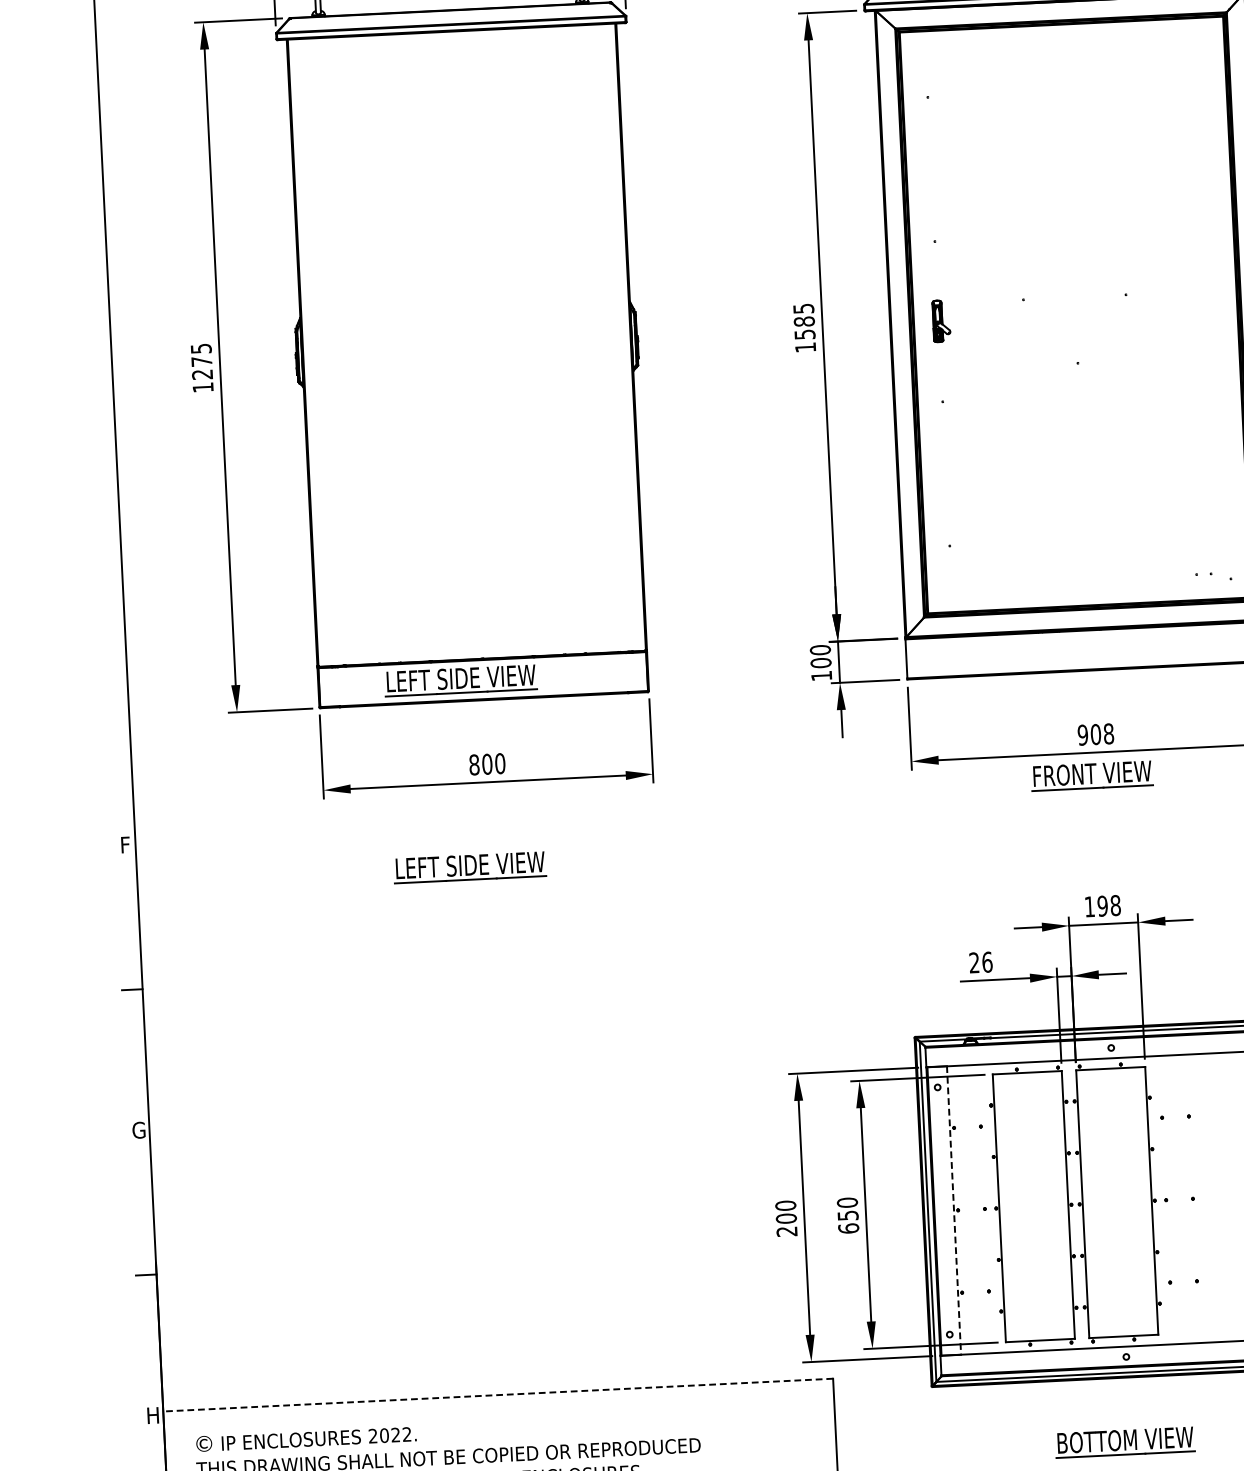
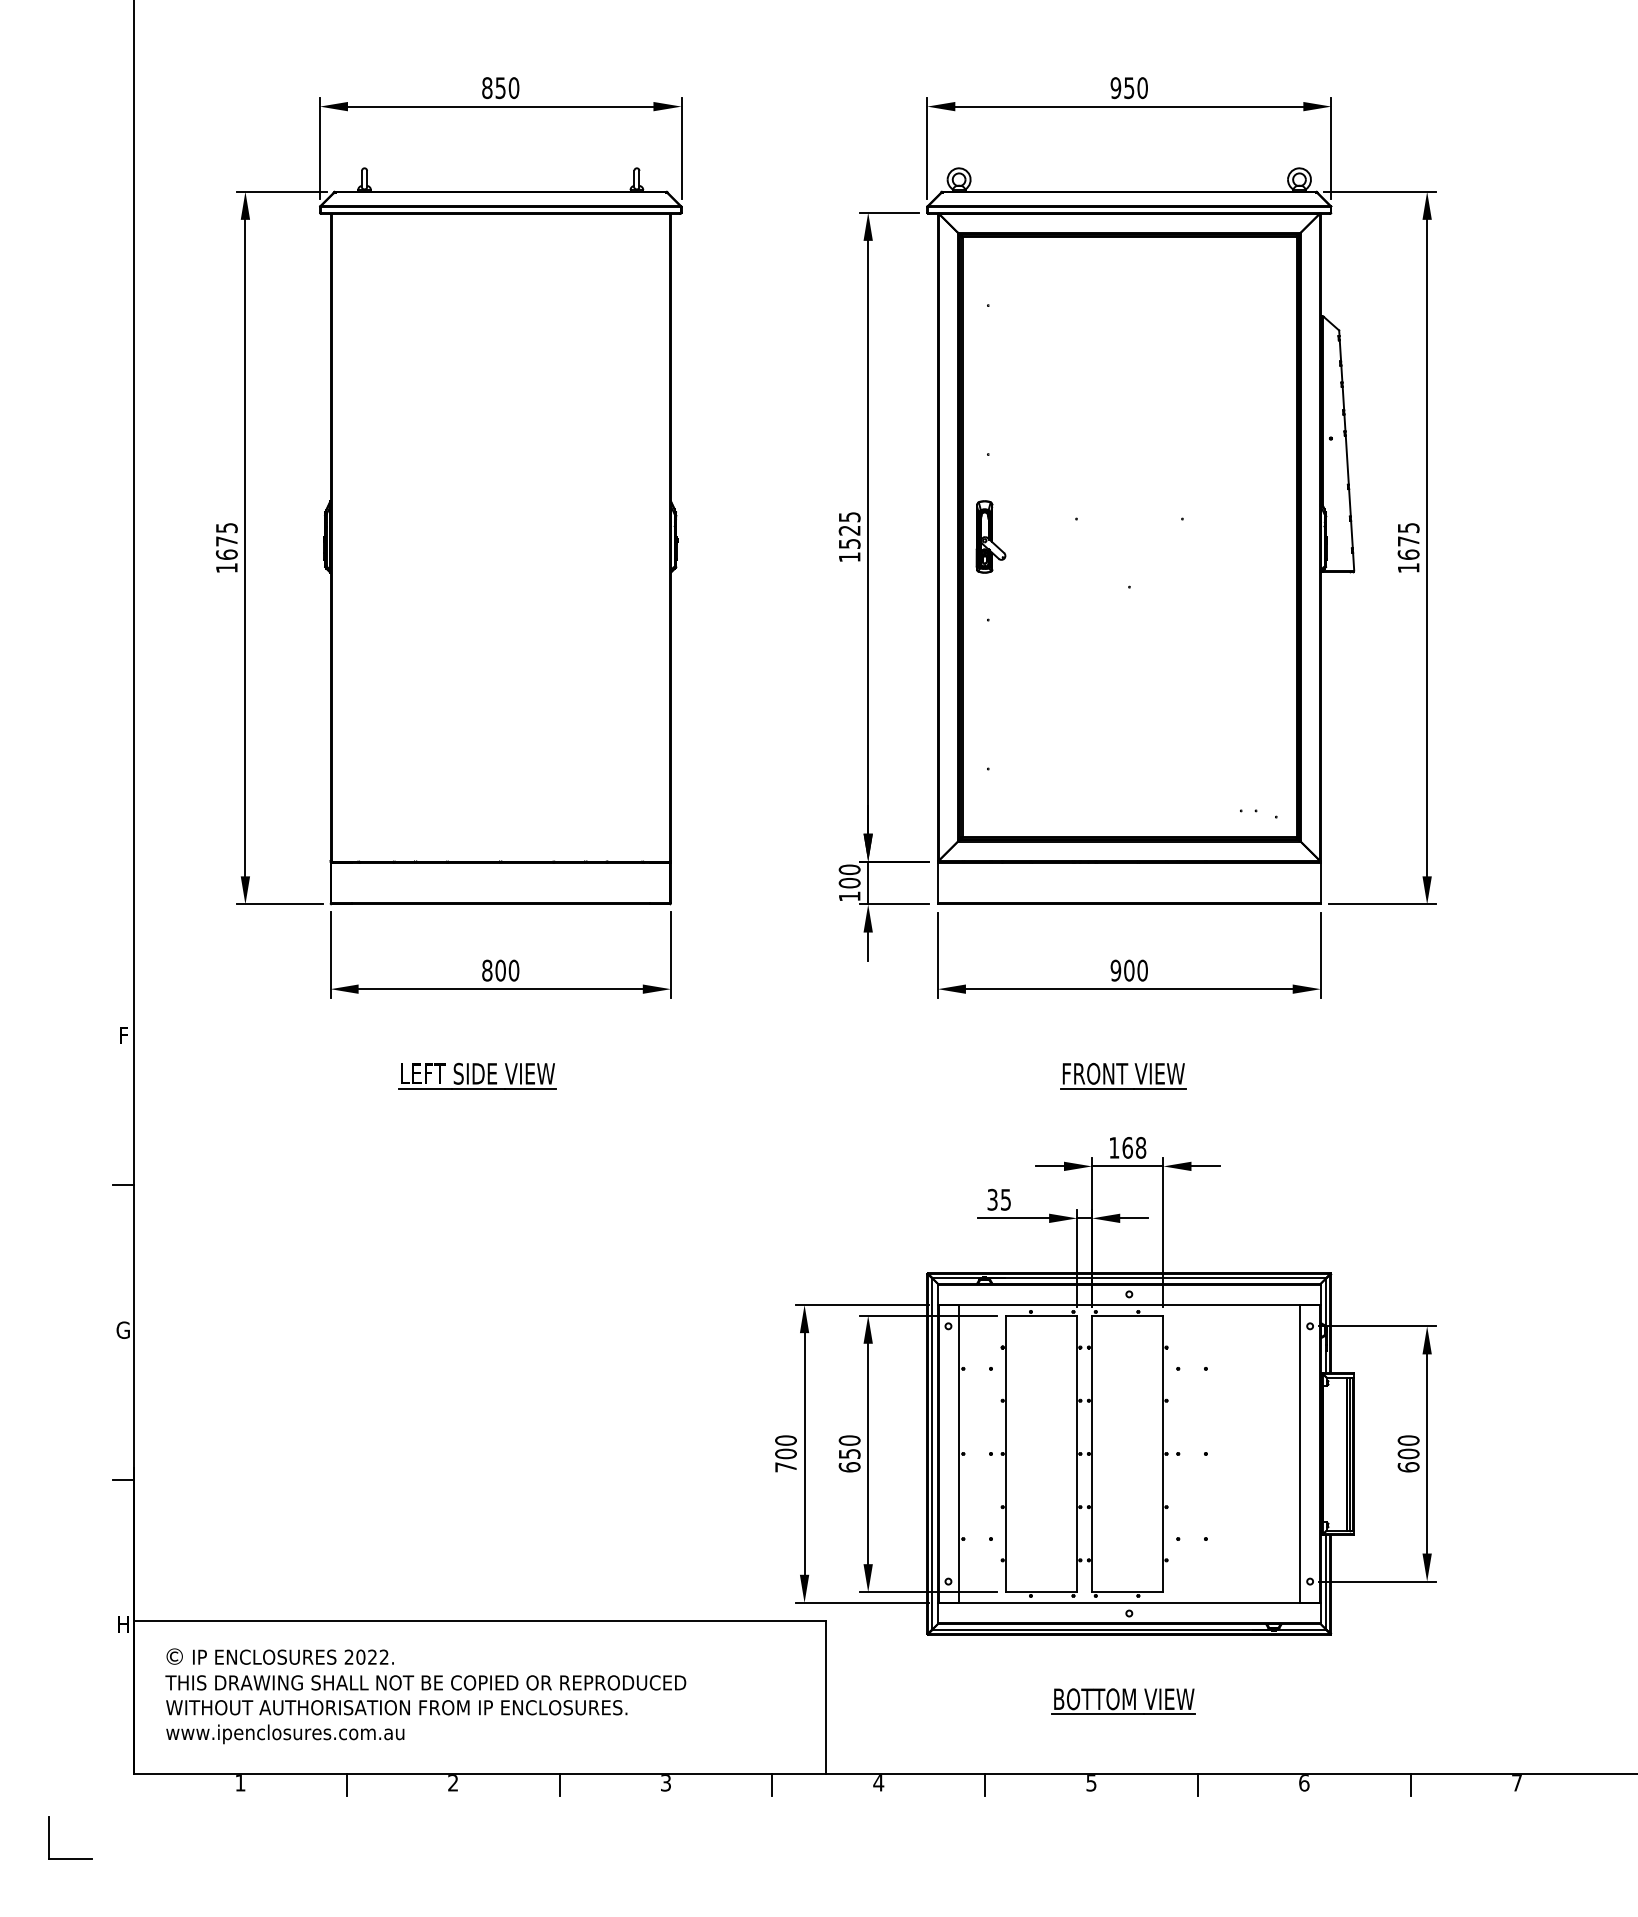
part: (940, 320) -> (990, 536), size x1.67
text: (804, 321) -> (849, 530), 1585 -> 1525
text: (202, 374) -> (226, 554), 1275 -> 1675
part: (460, 680) -> (477, 882), removed
text: (1108, 733) -> (1142, 970), 908 -> 900
part: (1092, 775) -> (1123, 1075), moved
text: (1102, 905) -> (1127, 1147), 198 -> 168
text: (981, 962) -> (999, 1199), 26 -> 35
line: (954, 1211) -> (959, 1454), dashed -> solid
text: (786, 1231) -> (785, 1467), 200 -> 700
line: (498, 1395) -> (480, 1621), dashed -> solid

